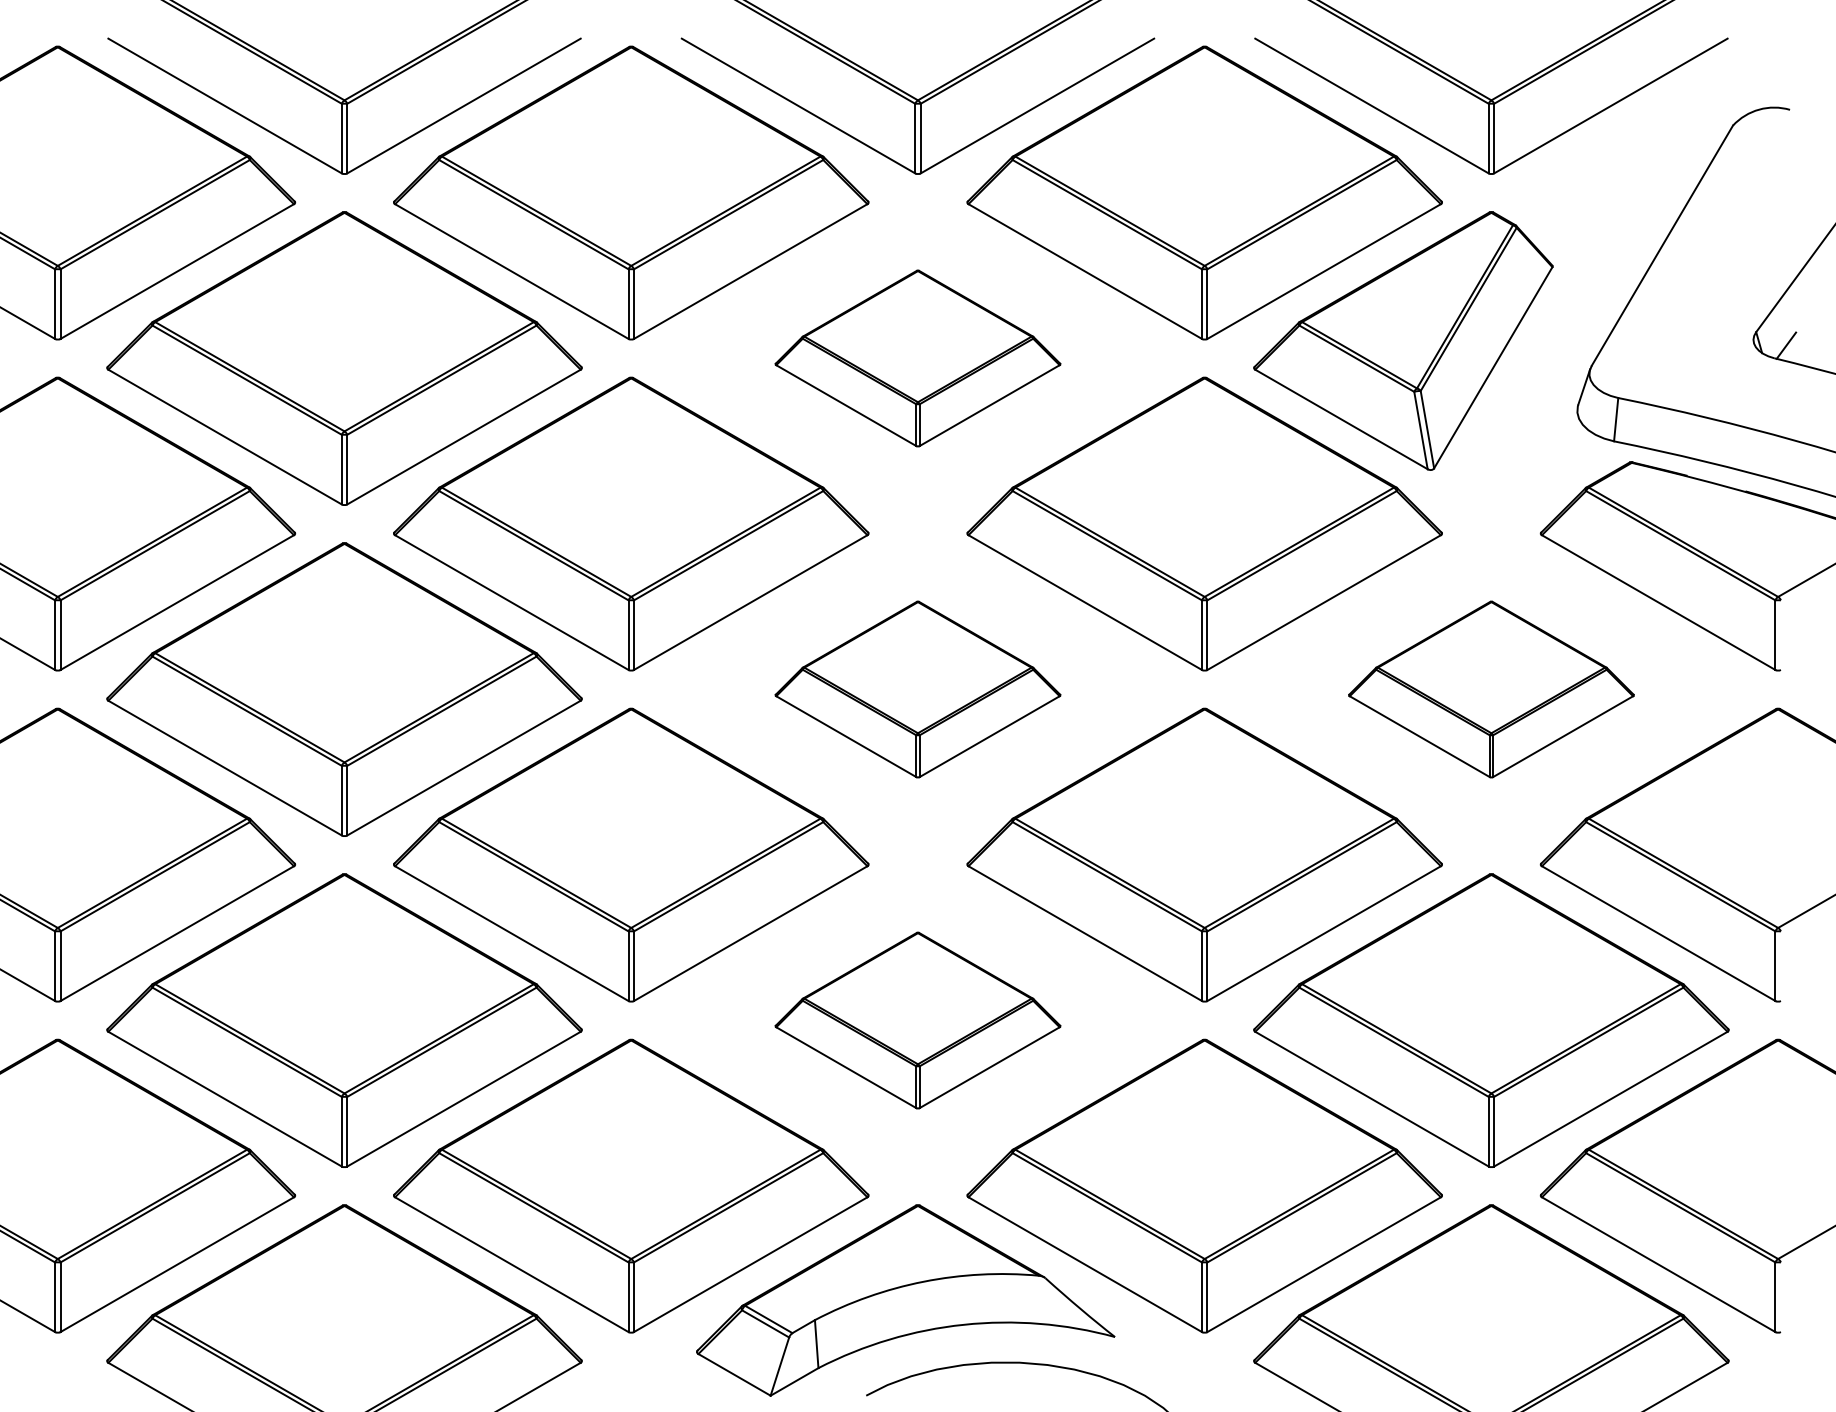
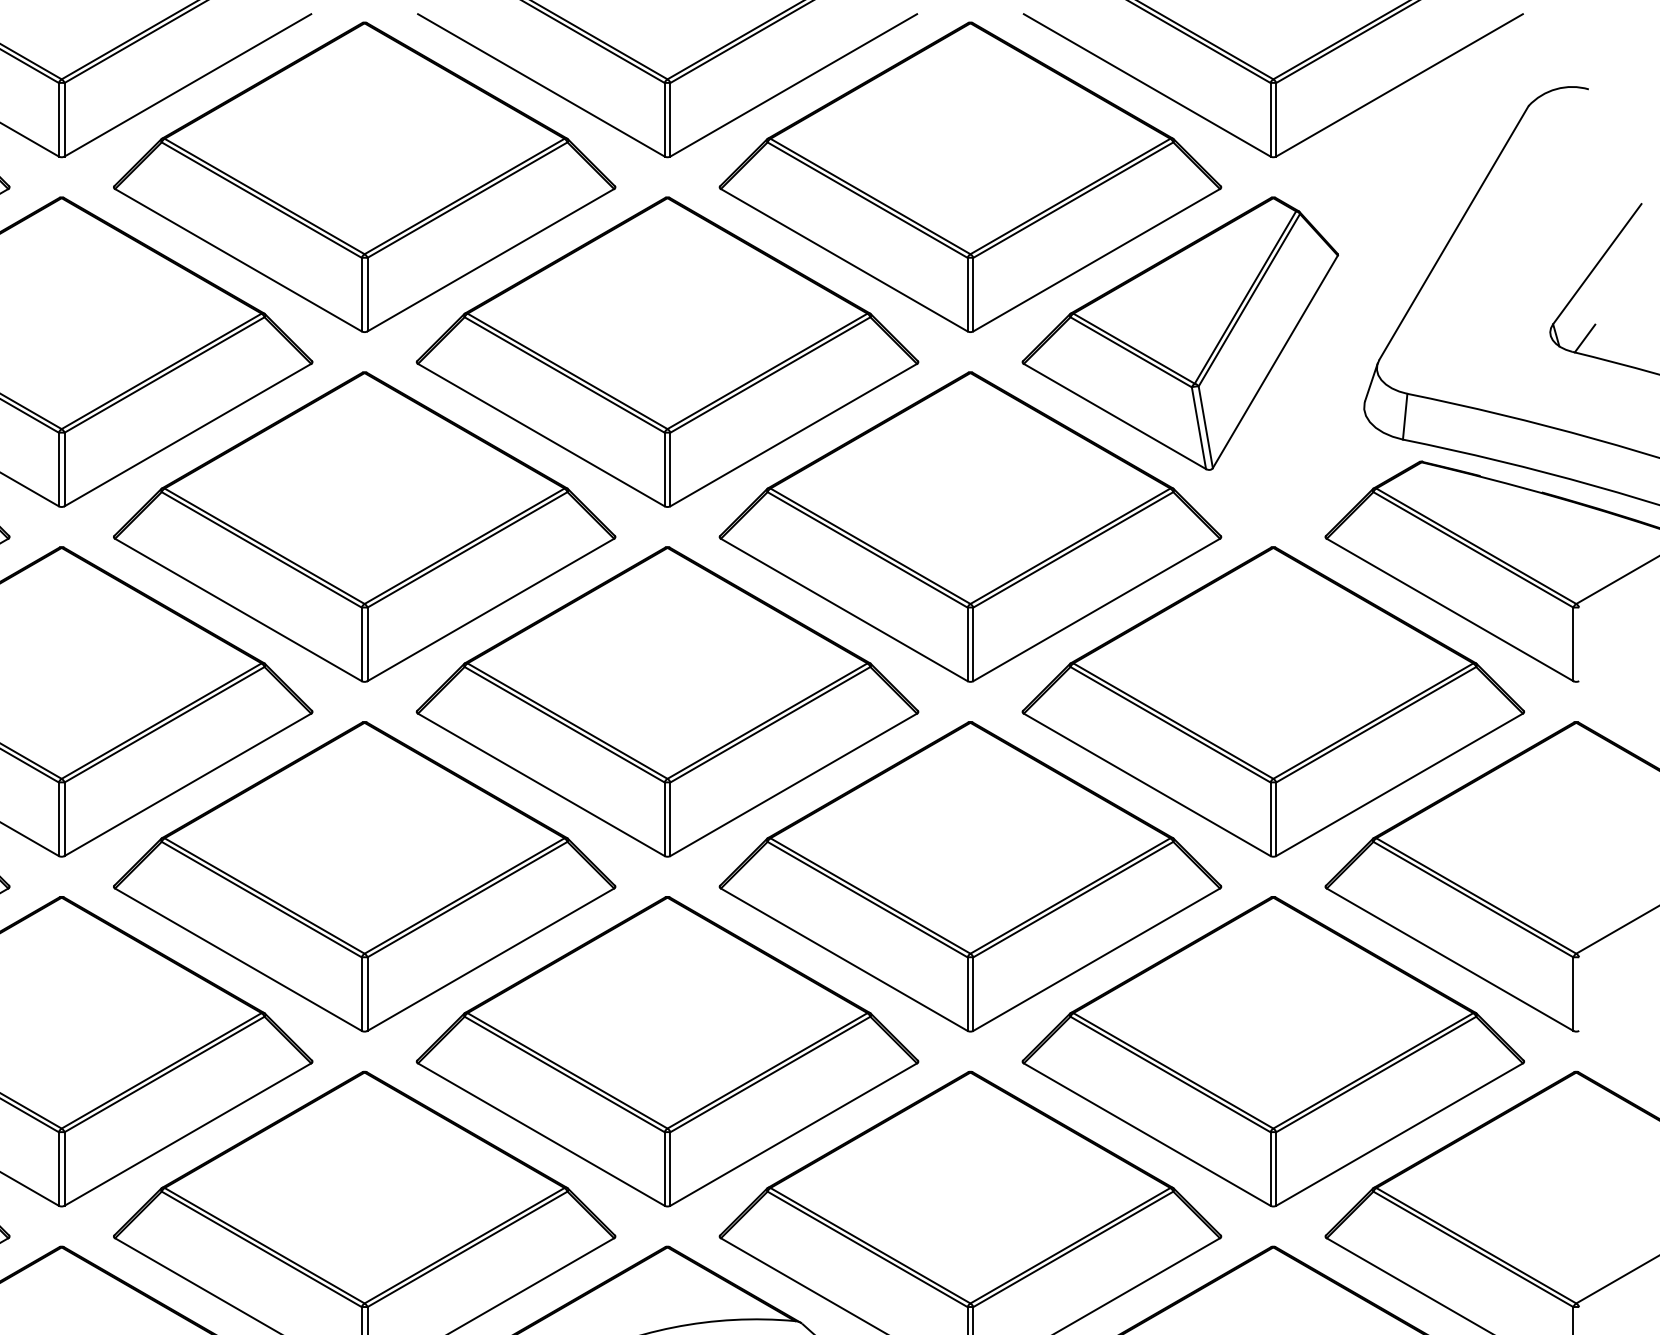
part: (917, 358) -> (667, 352), size x1.67
part: (917, 689) -> (667, 701), size x1.67
part: (1491, 689) -> (1273, 701), size x1.67
part: (917, 1020) -> (667, 1051), size x1.67

